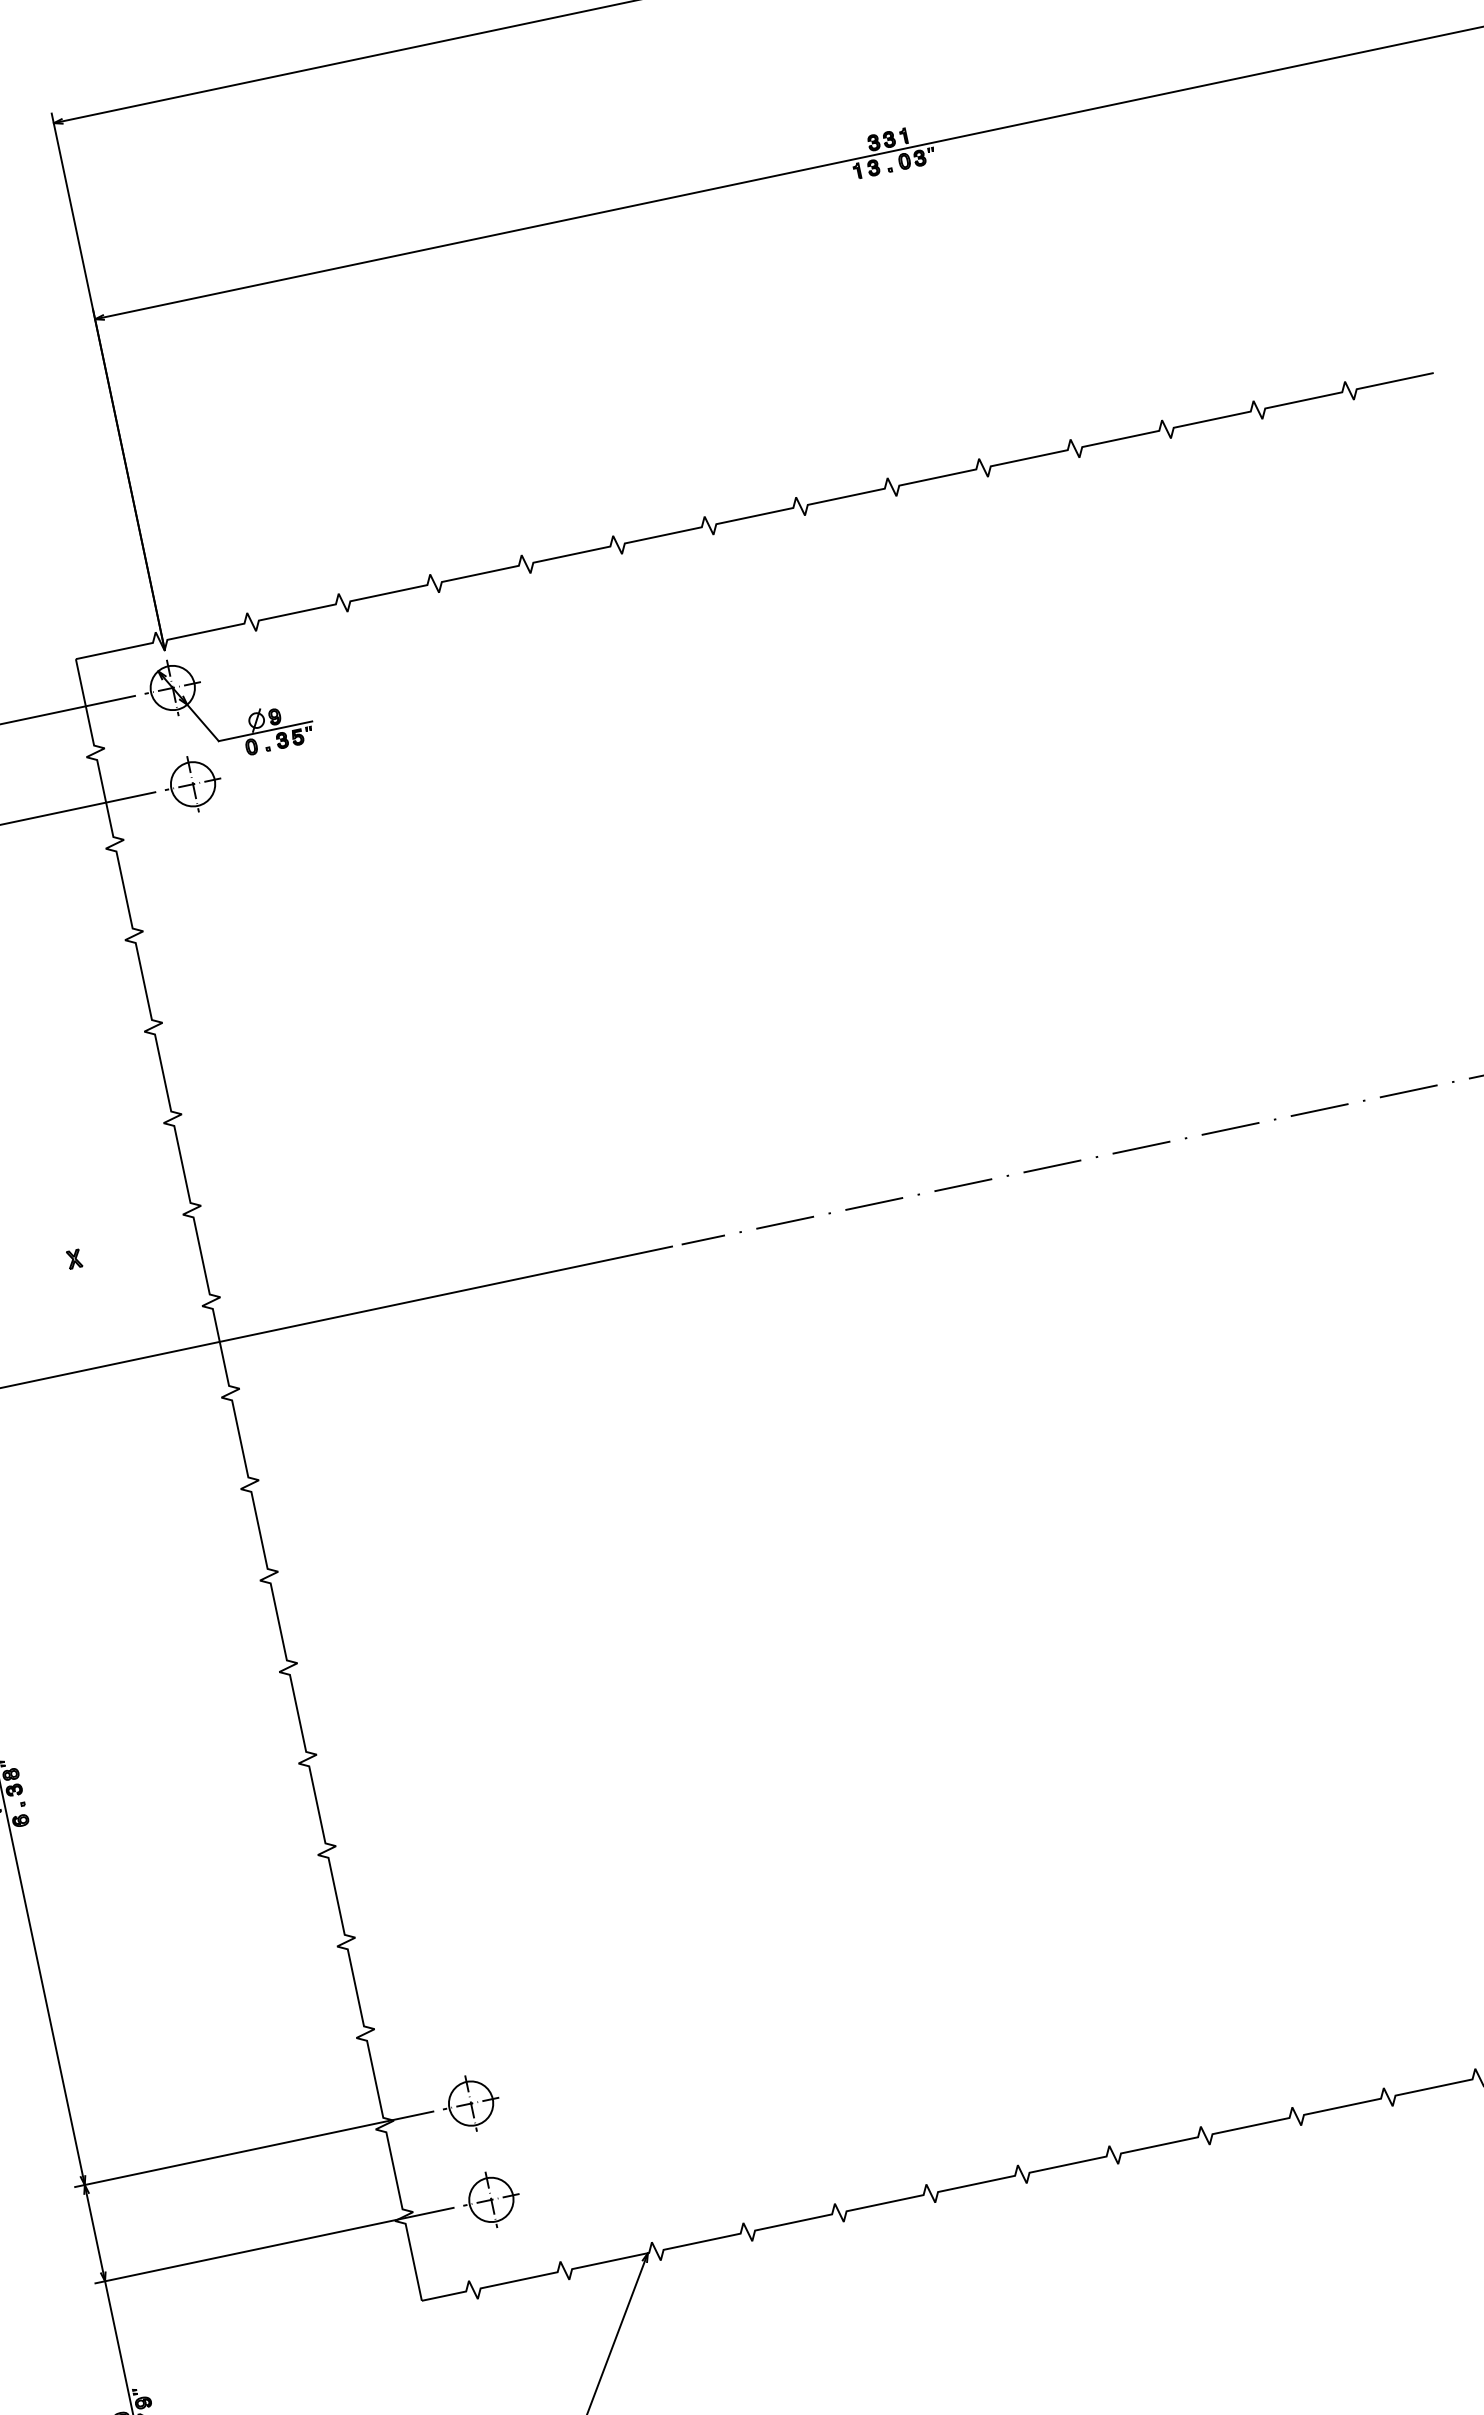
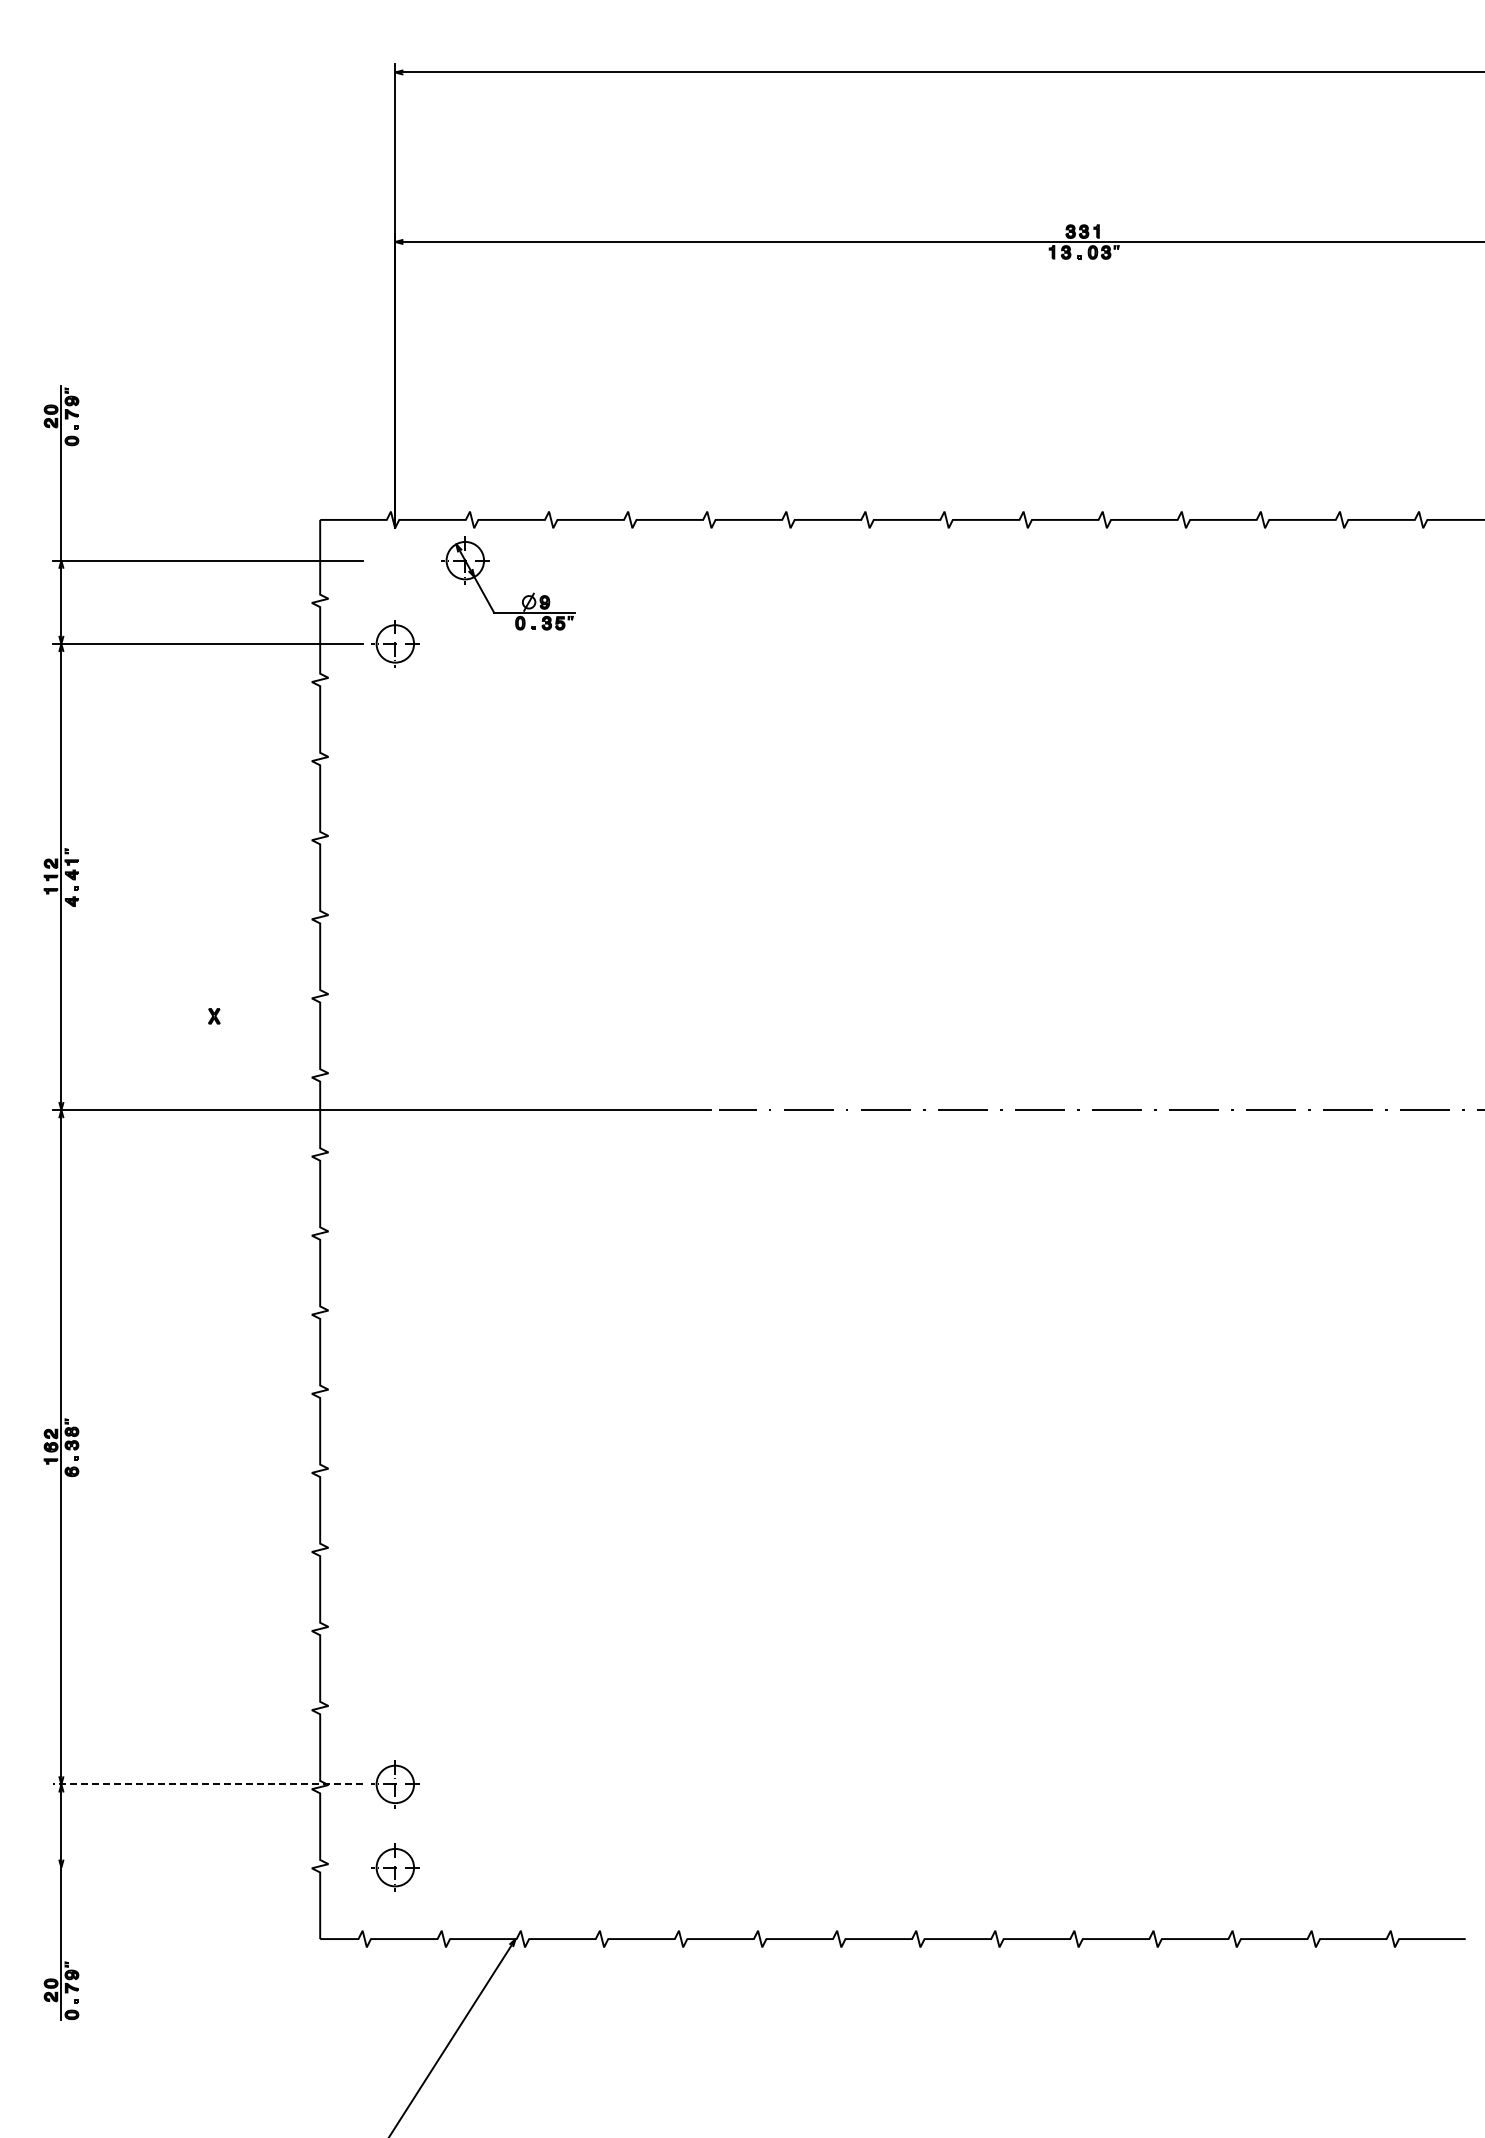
part: (249, 716) -> (523, 597), moved
line: (253, 2149) -> (207, 1784), solid -> dashed
line: (274, 2245) -> (207, 1867), removed

